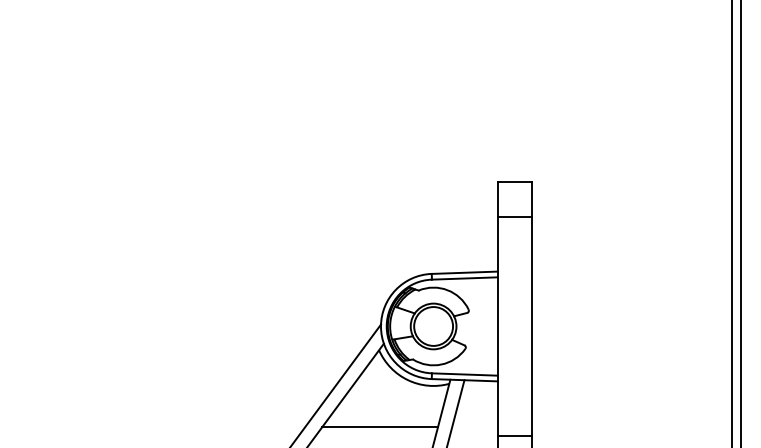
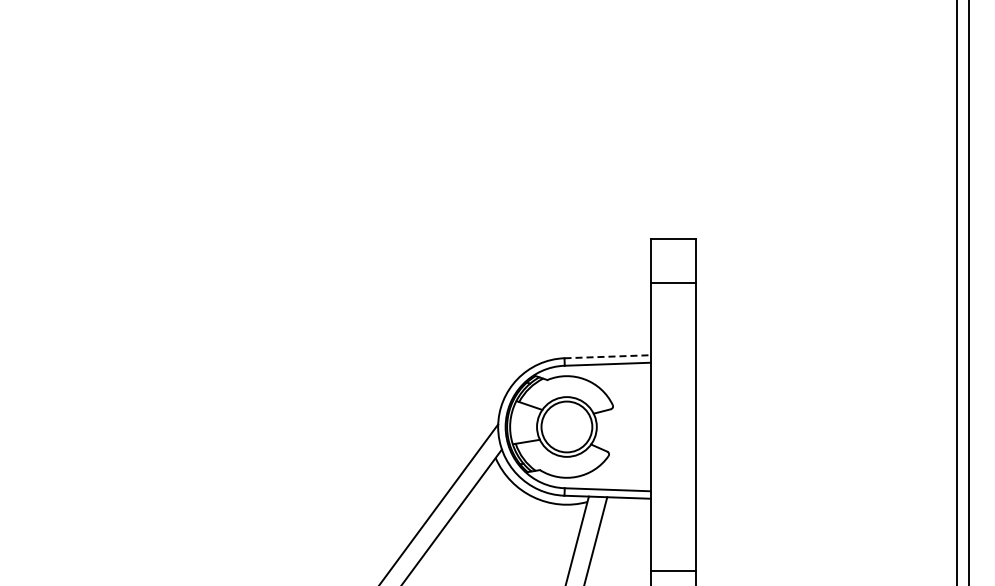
line: (465, 272) -> (608, 356), solid -> dashed
line: (379, 427) -> (496, 558), removed

